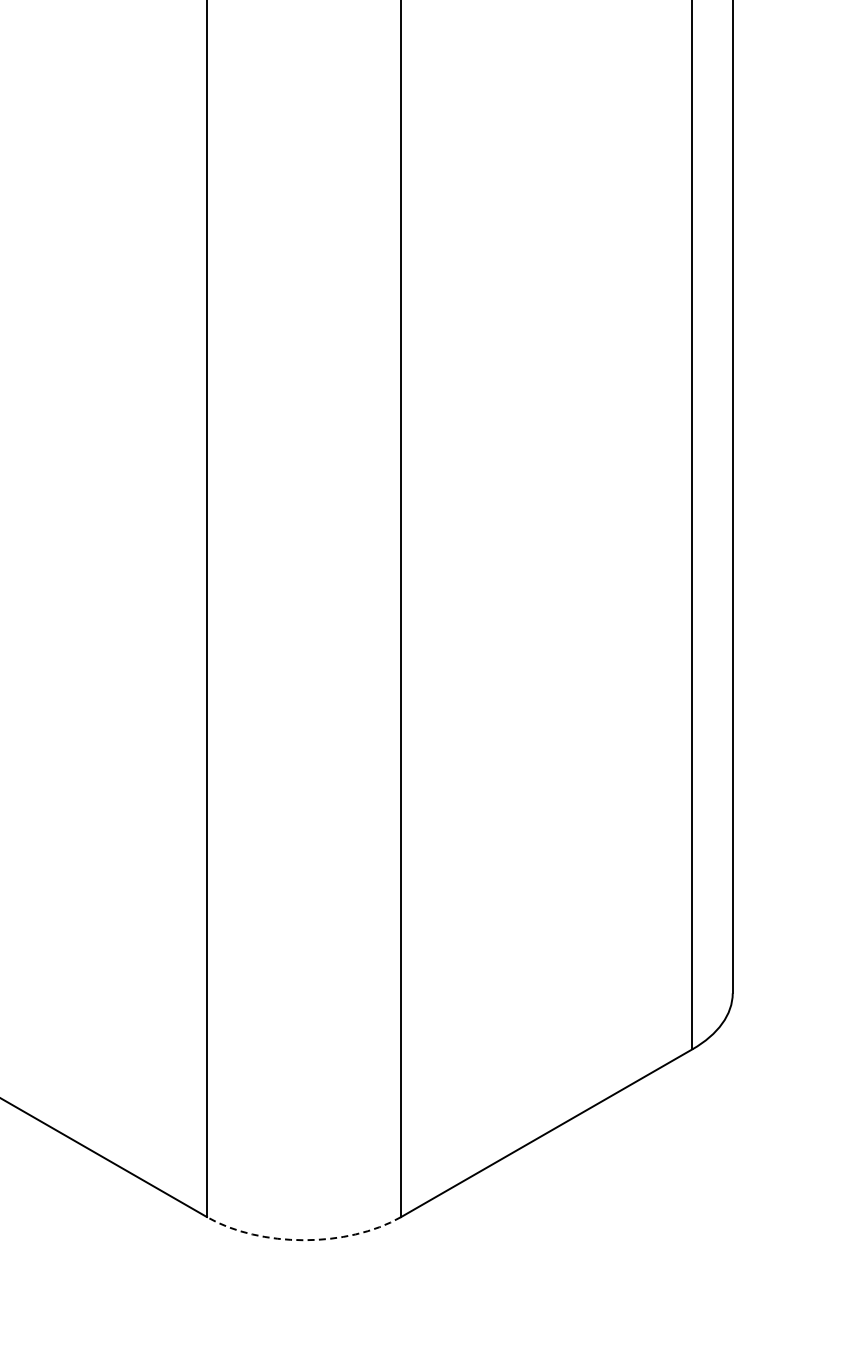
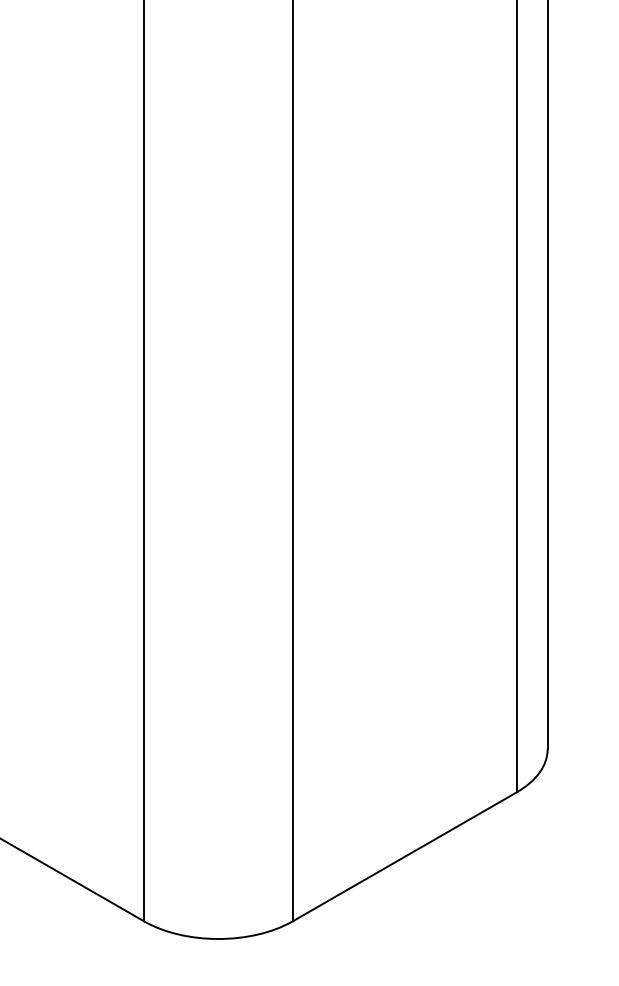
arc: (304, 1240) -> (218, 939), dashed -> solid

